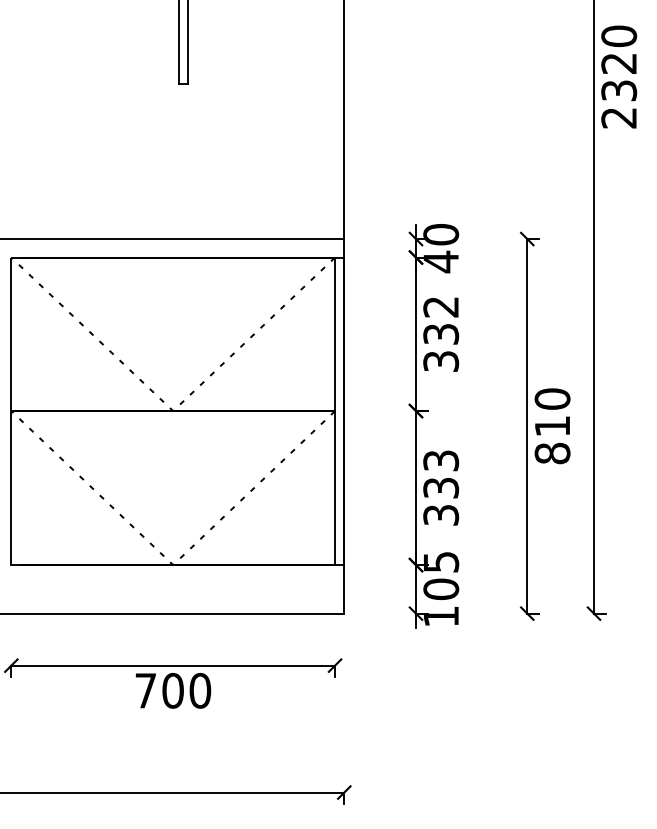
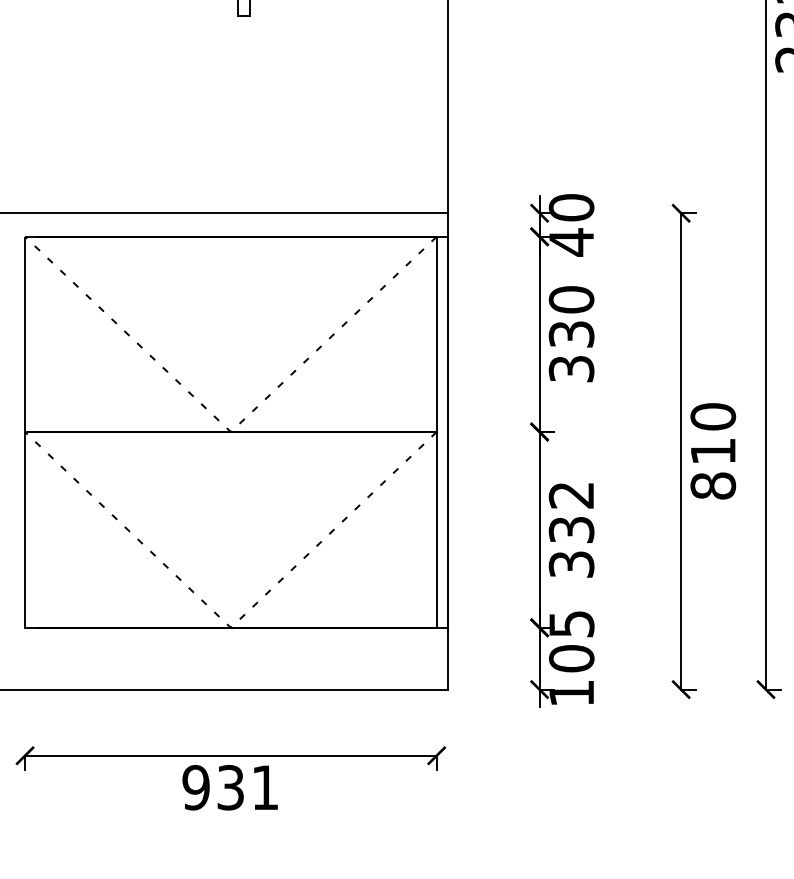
text: (441, 306) -> (572, 299), 332 -> 330
text: (441, 460) -> (572, 494), 333 -> 332
text: (173, 690) -> (231, 787), 700 -> 931

